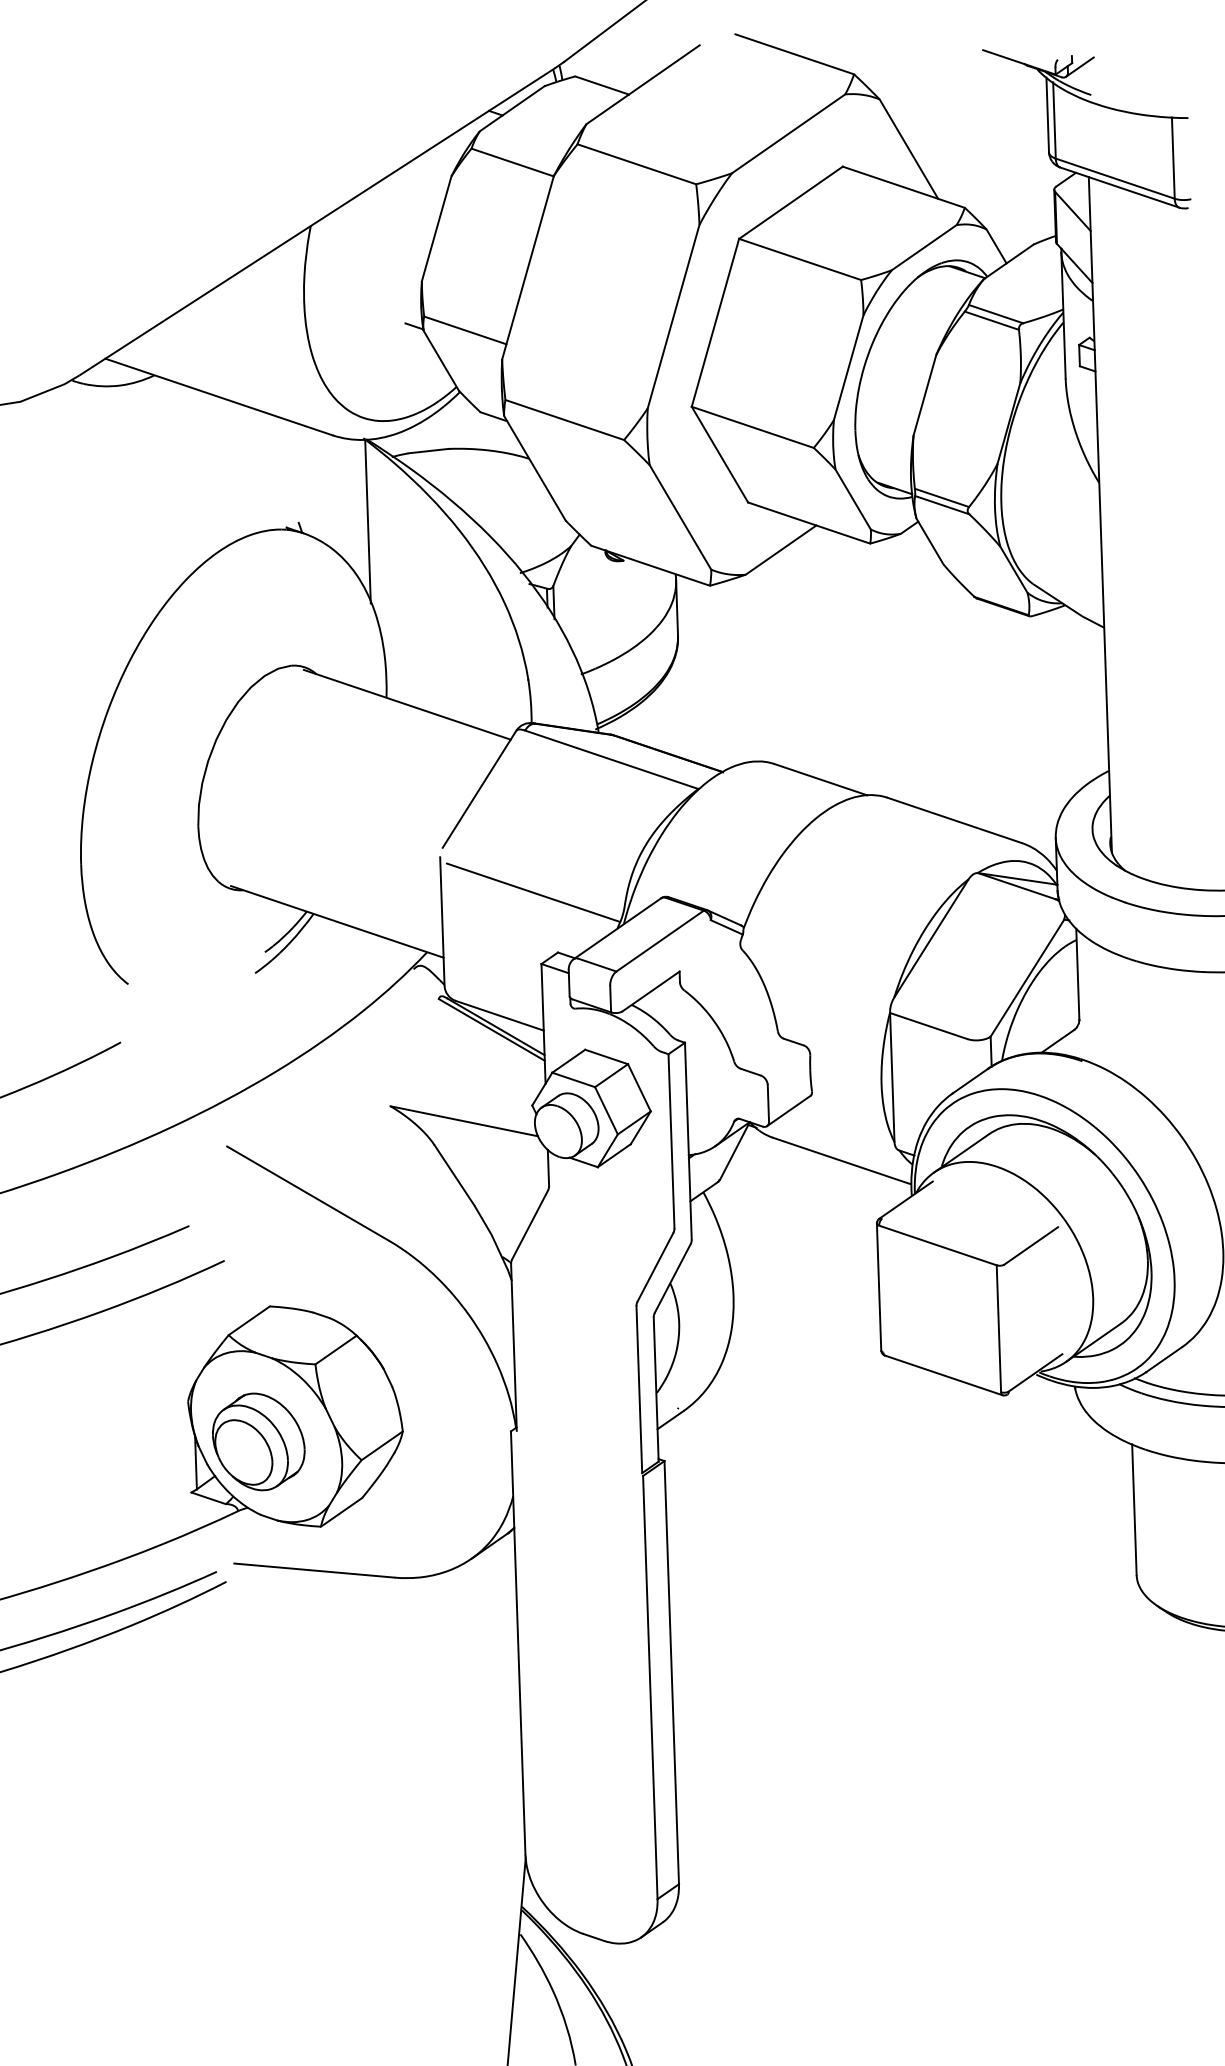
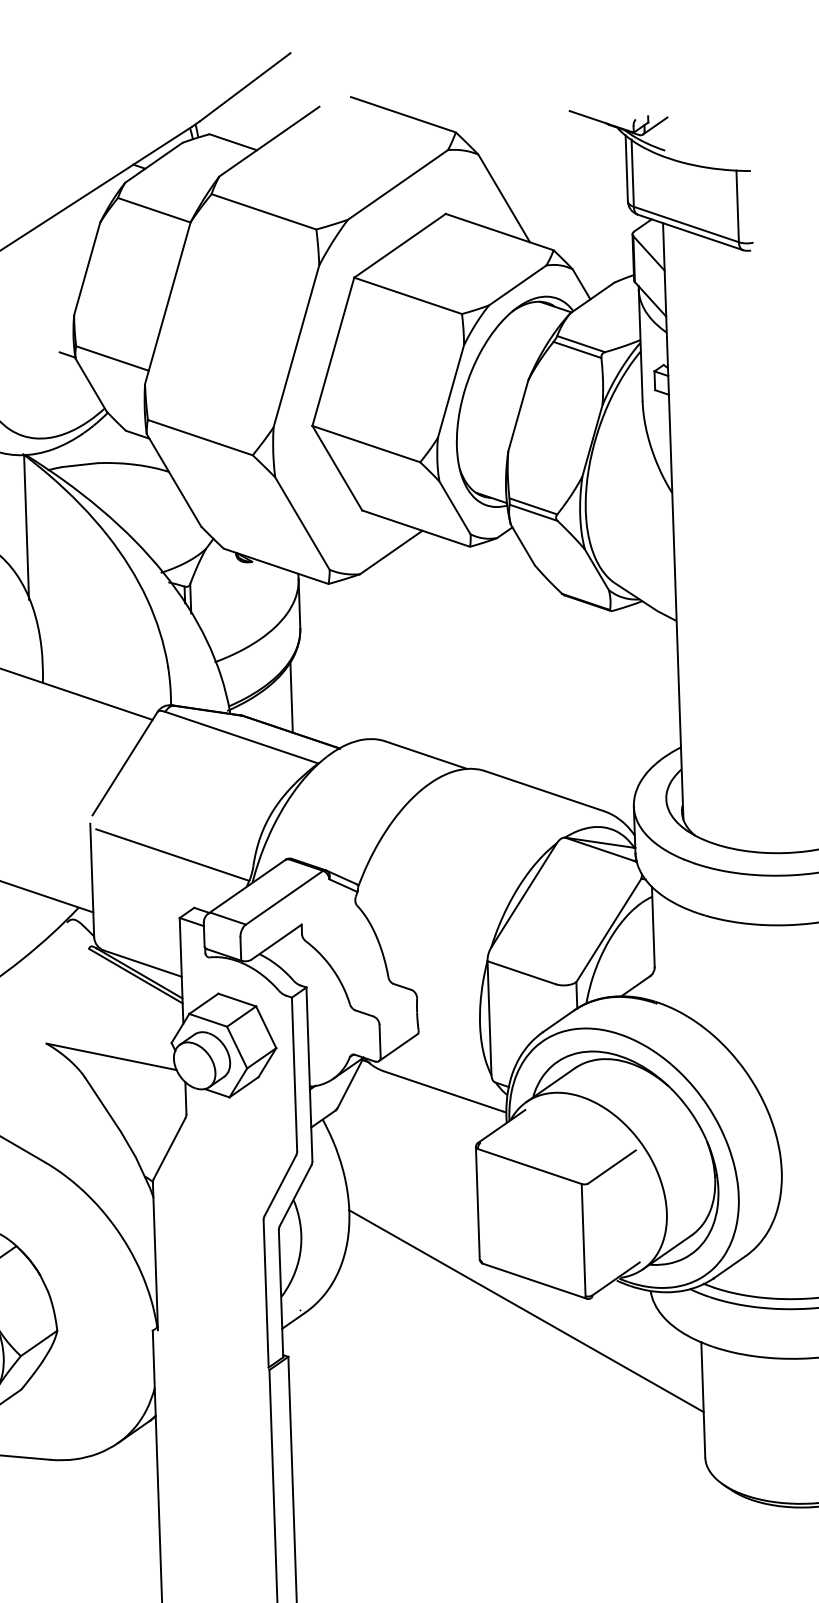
line: (667, 714) -> (291, 697), added
line: (933, 1408) -> (525, 1310), added

